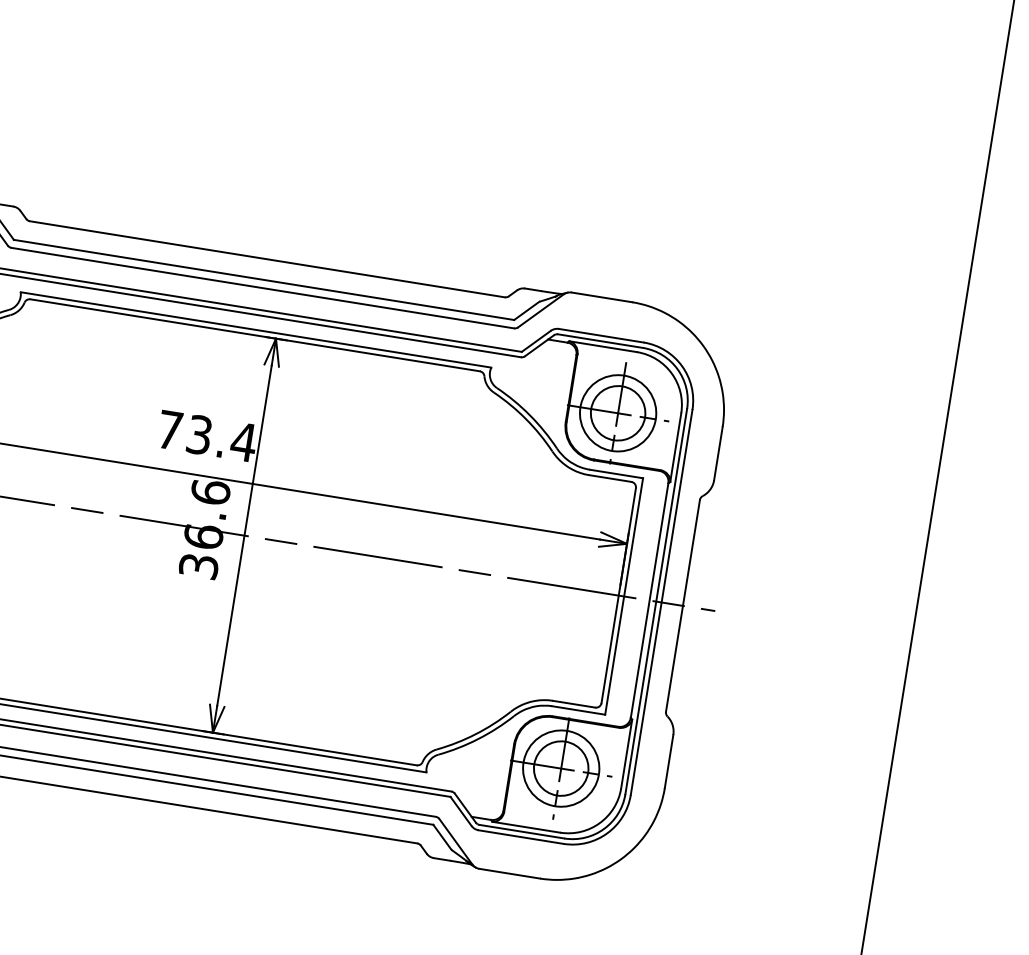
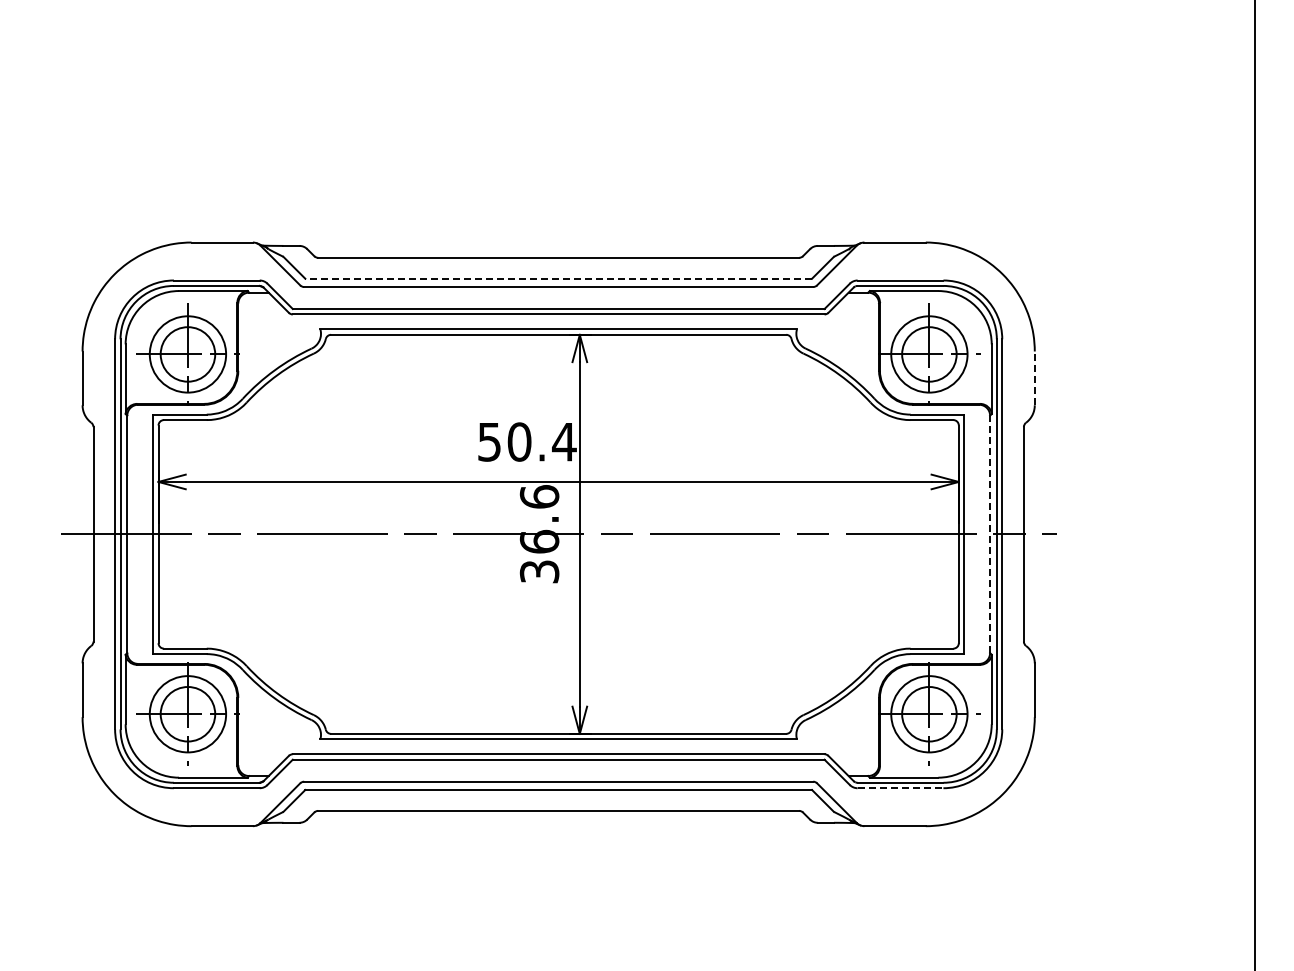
line: (263, 279) -> (558, 278), solid -> dashed
text: (184, 432) -> (504, 441), 73.4 -> 50.4
line: (718, 453) -> (1034, 378), solid -> dashed
line: (649, 600) -> (990, 534), solid -> dashed
line: (520, 837) -> (900, 788), solid -> dashed

